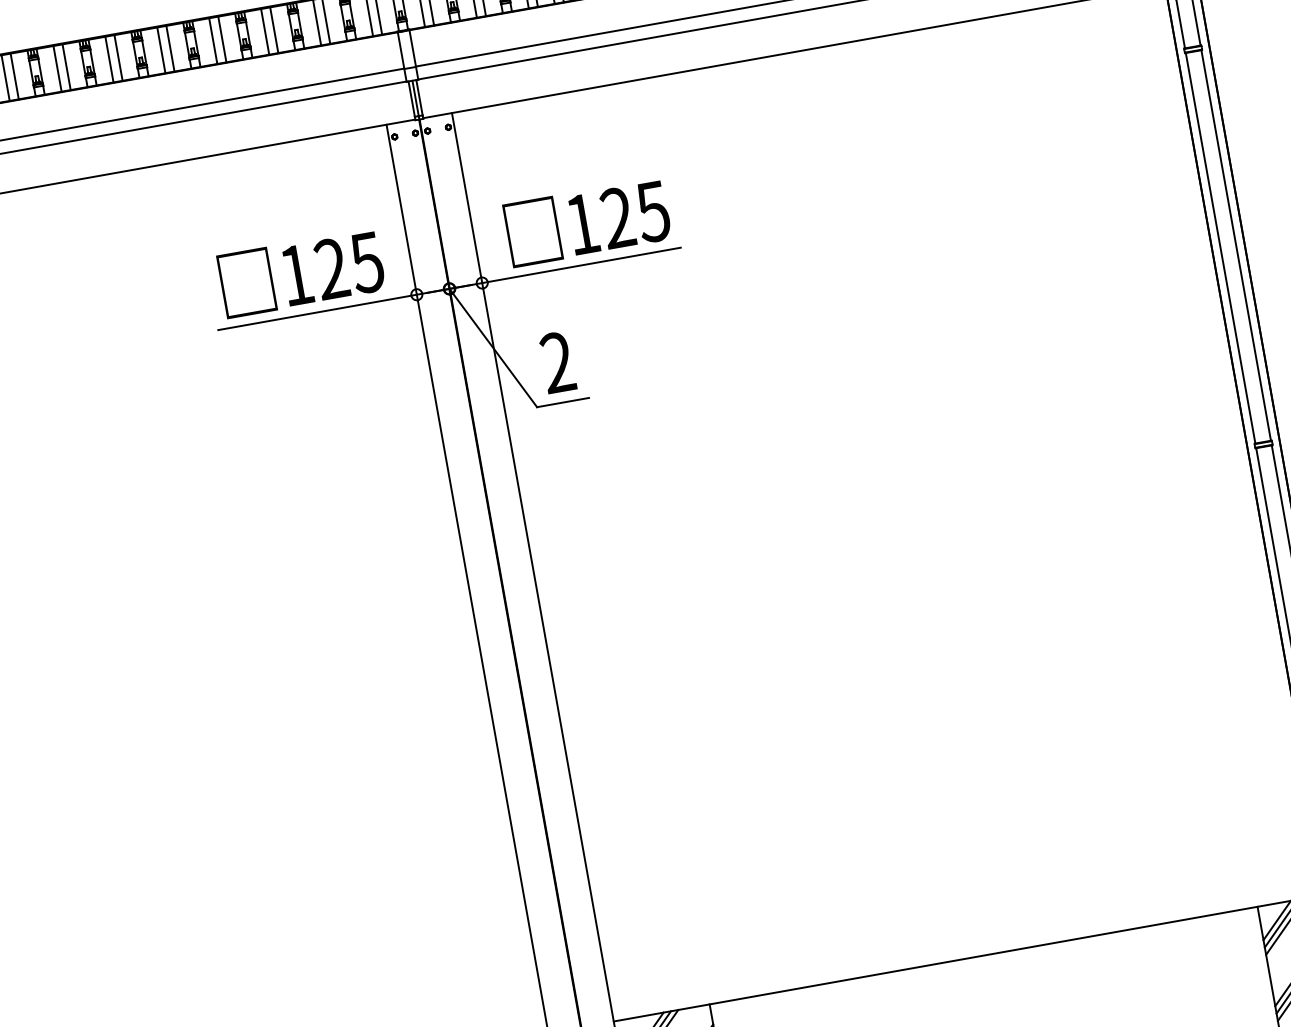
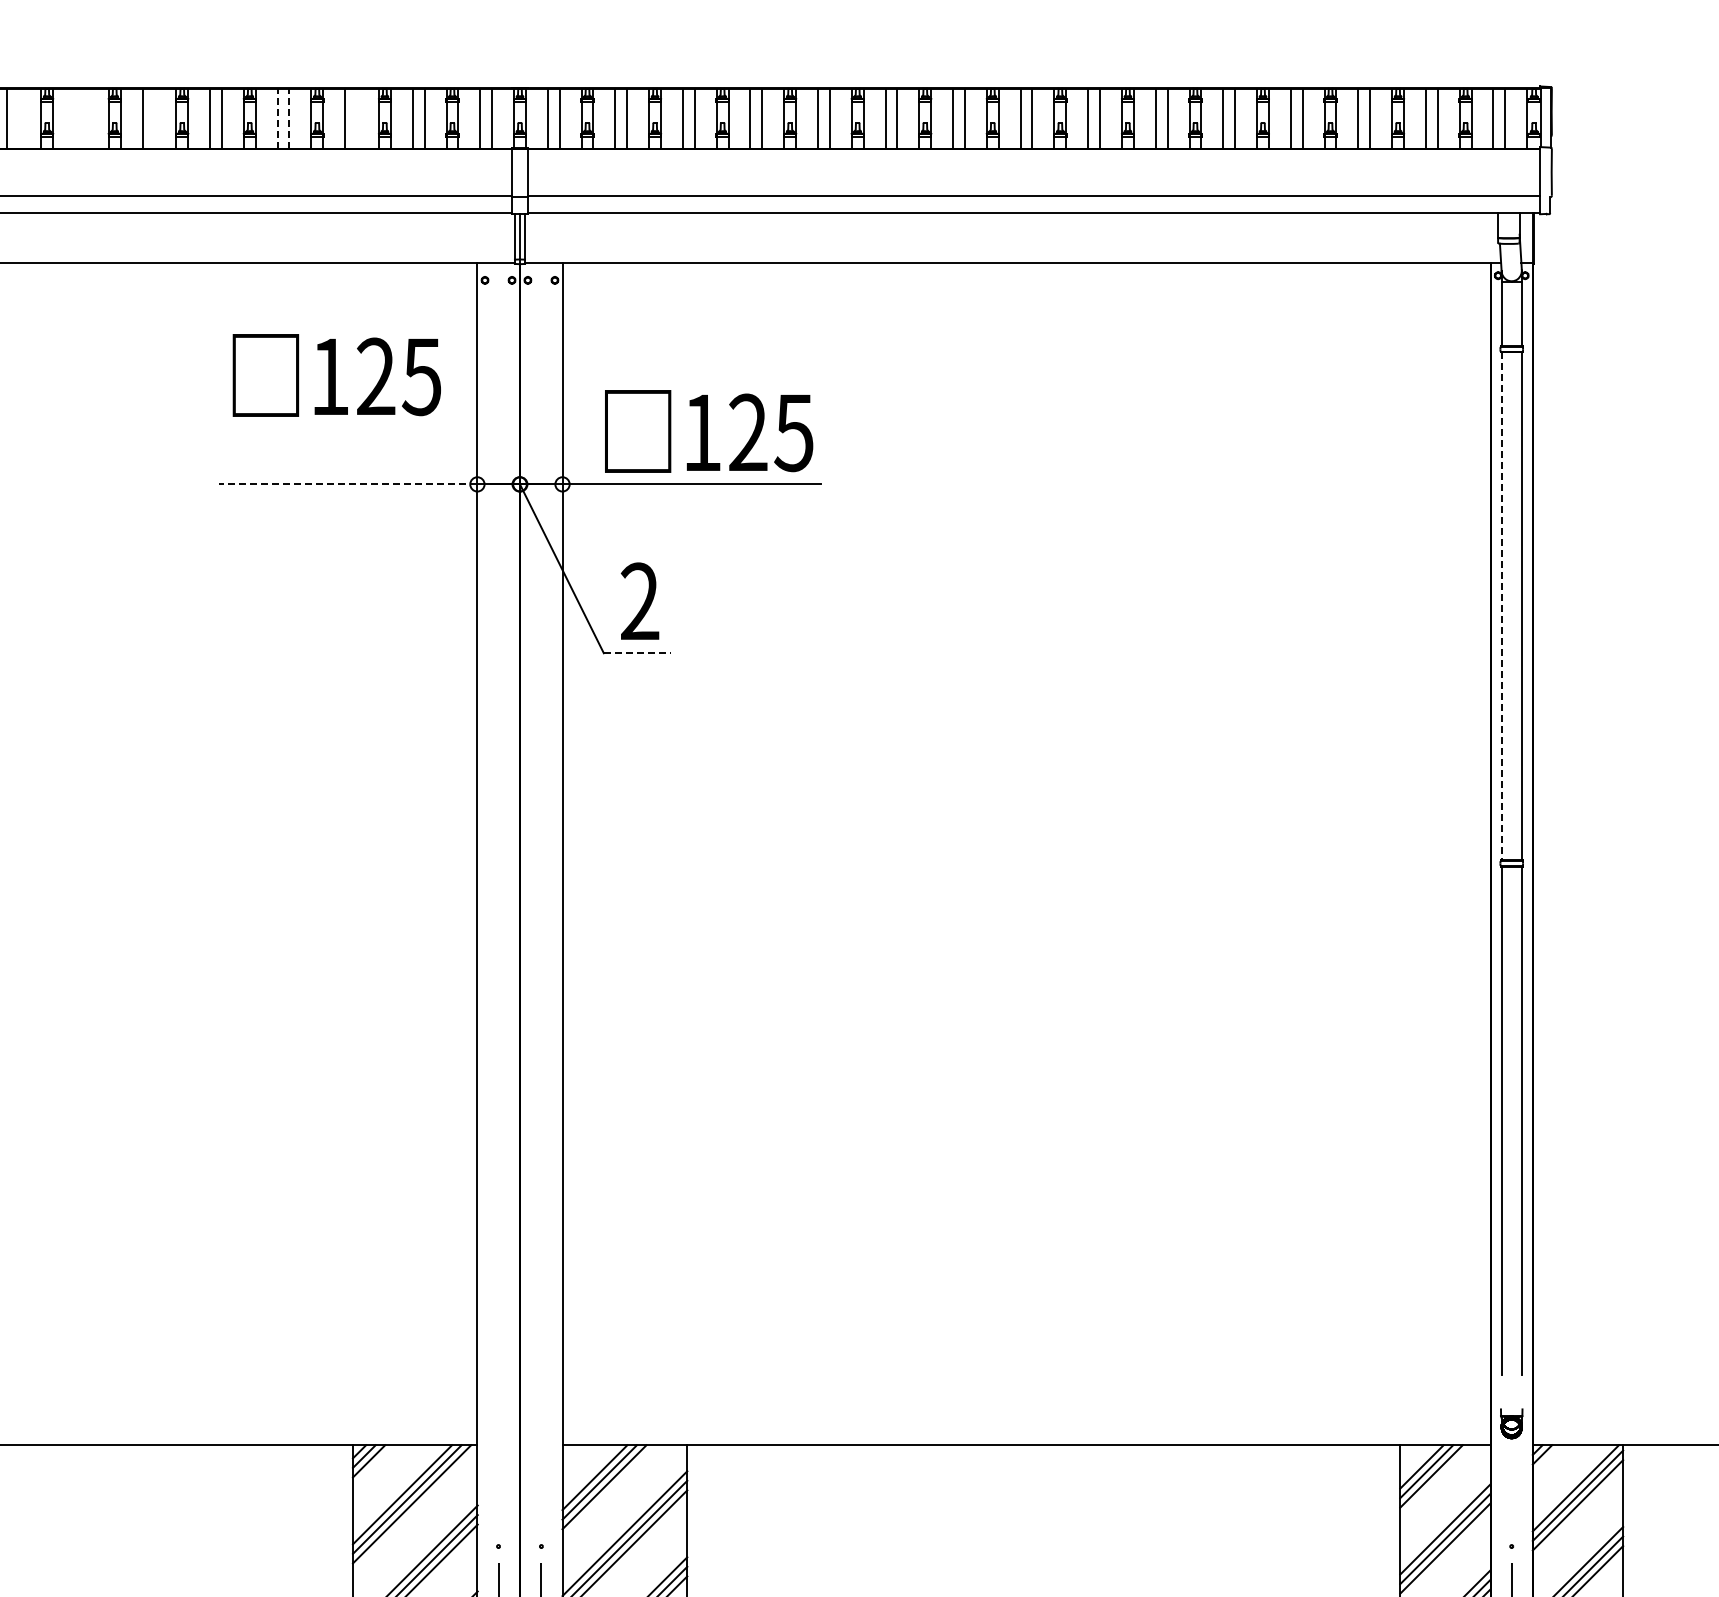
line: (274, 29) -> (357, 118), removed
line: (222, 39) -> (289, 118), solid -> dashed
line: (213, 40) -> (277, 118), solid -> dashed
line: (118, 57) -> (154, 118), removed
line: (66, 67) -> (86, 118), removed
line: (57, 68) -> (75, 118), removed
line: (14, 76) -> (19, 118), removed
line: (1220, 248) -> (1501, 606), solid -> dashed
text: (301, 273) -> (336, 375), moved
line: (317, 312) -> (347, 484), solid -> dashed
line: (563, 402) -> (637, 653), solid -> dashed

